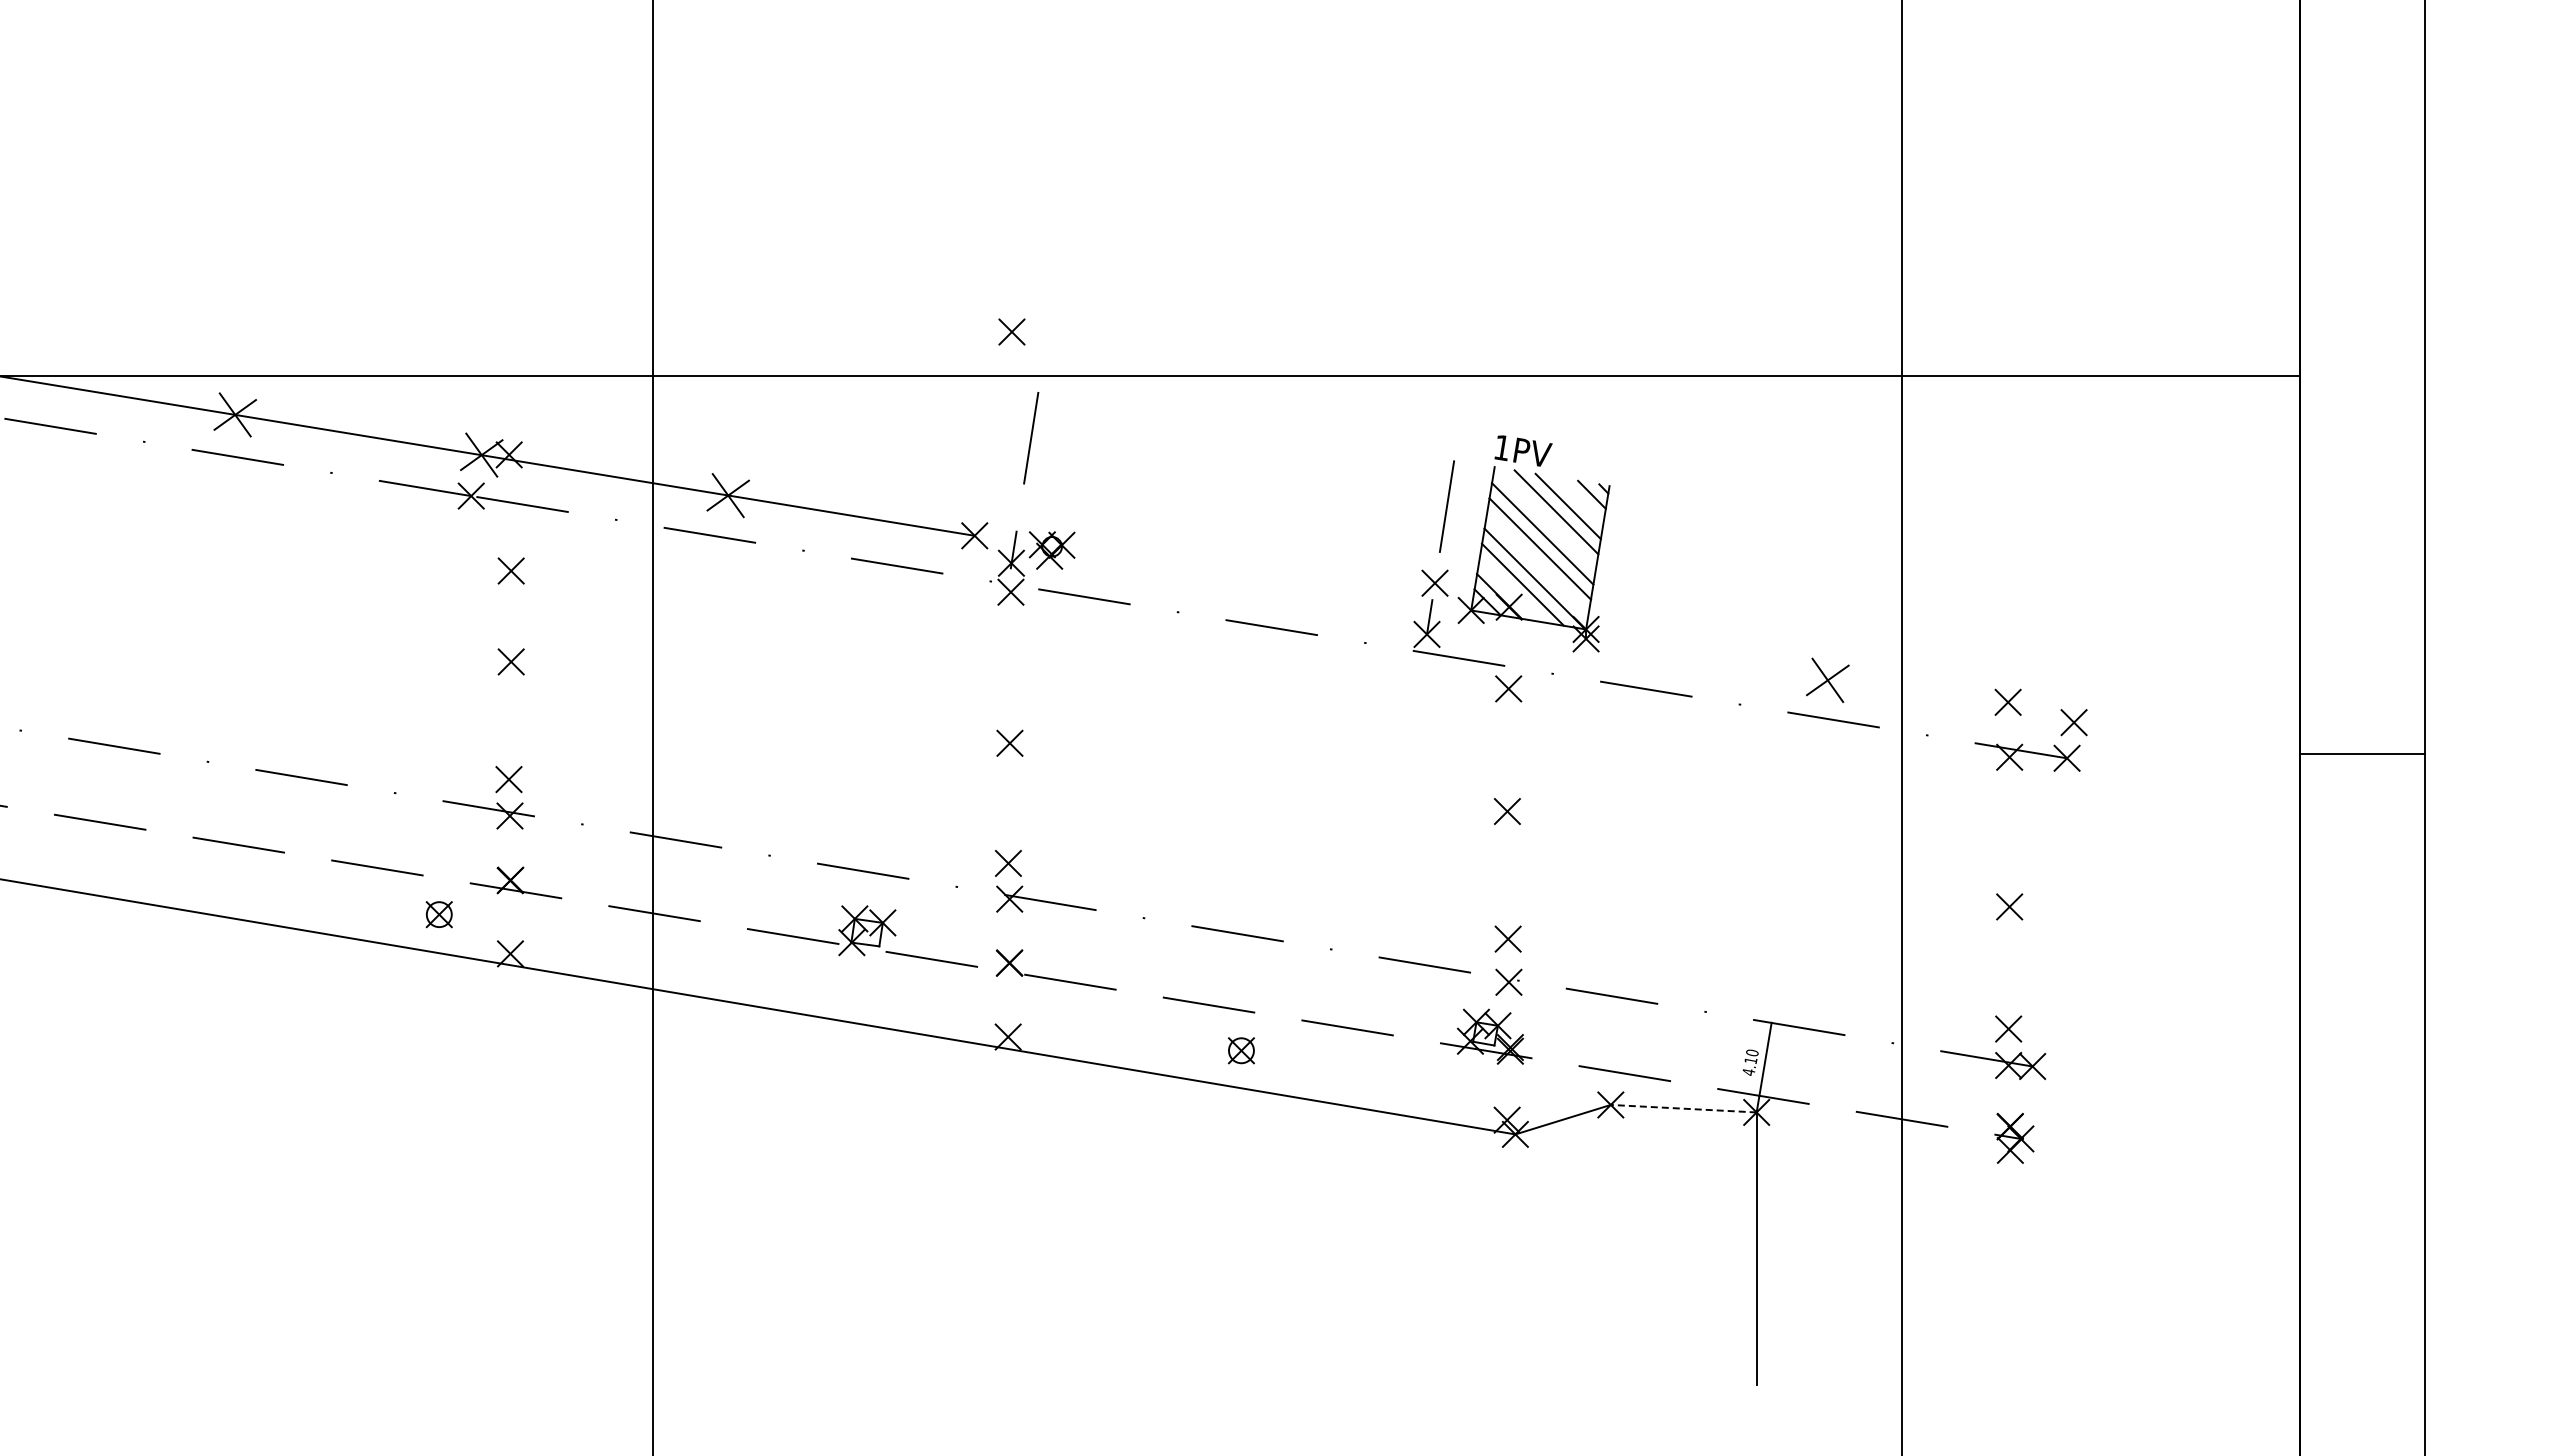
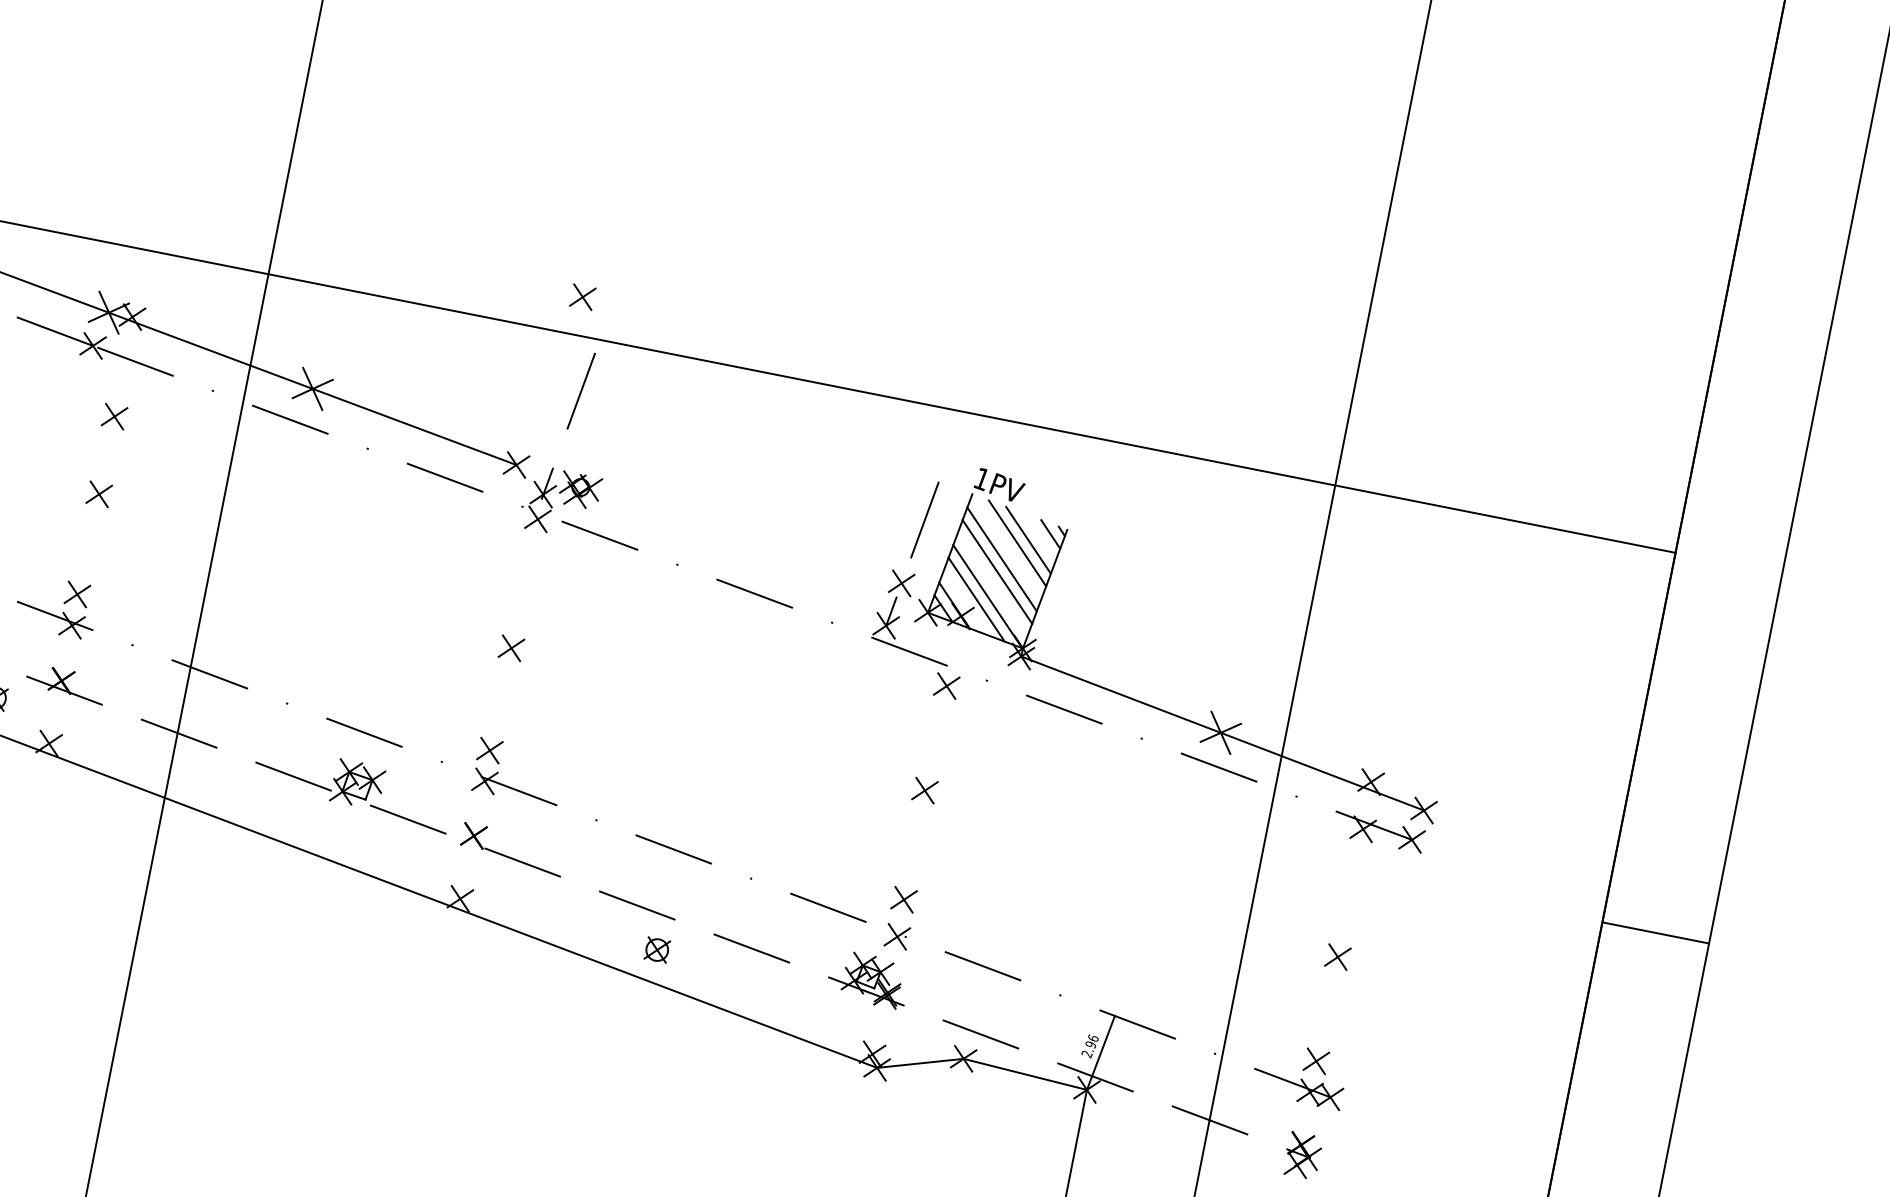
line: (1830, 680) -> (1223, 733), added
line: (2361, 753) -> (1655, 932), moved
text: (1750, 1062) -> (1090, 1046), 4.10 -> 2.96
line: (1683, 1108) -> (1025, 1074), dashed -> solid

